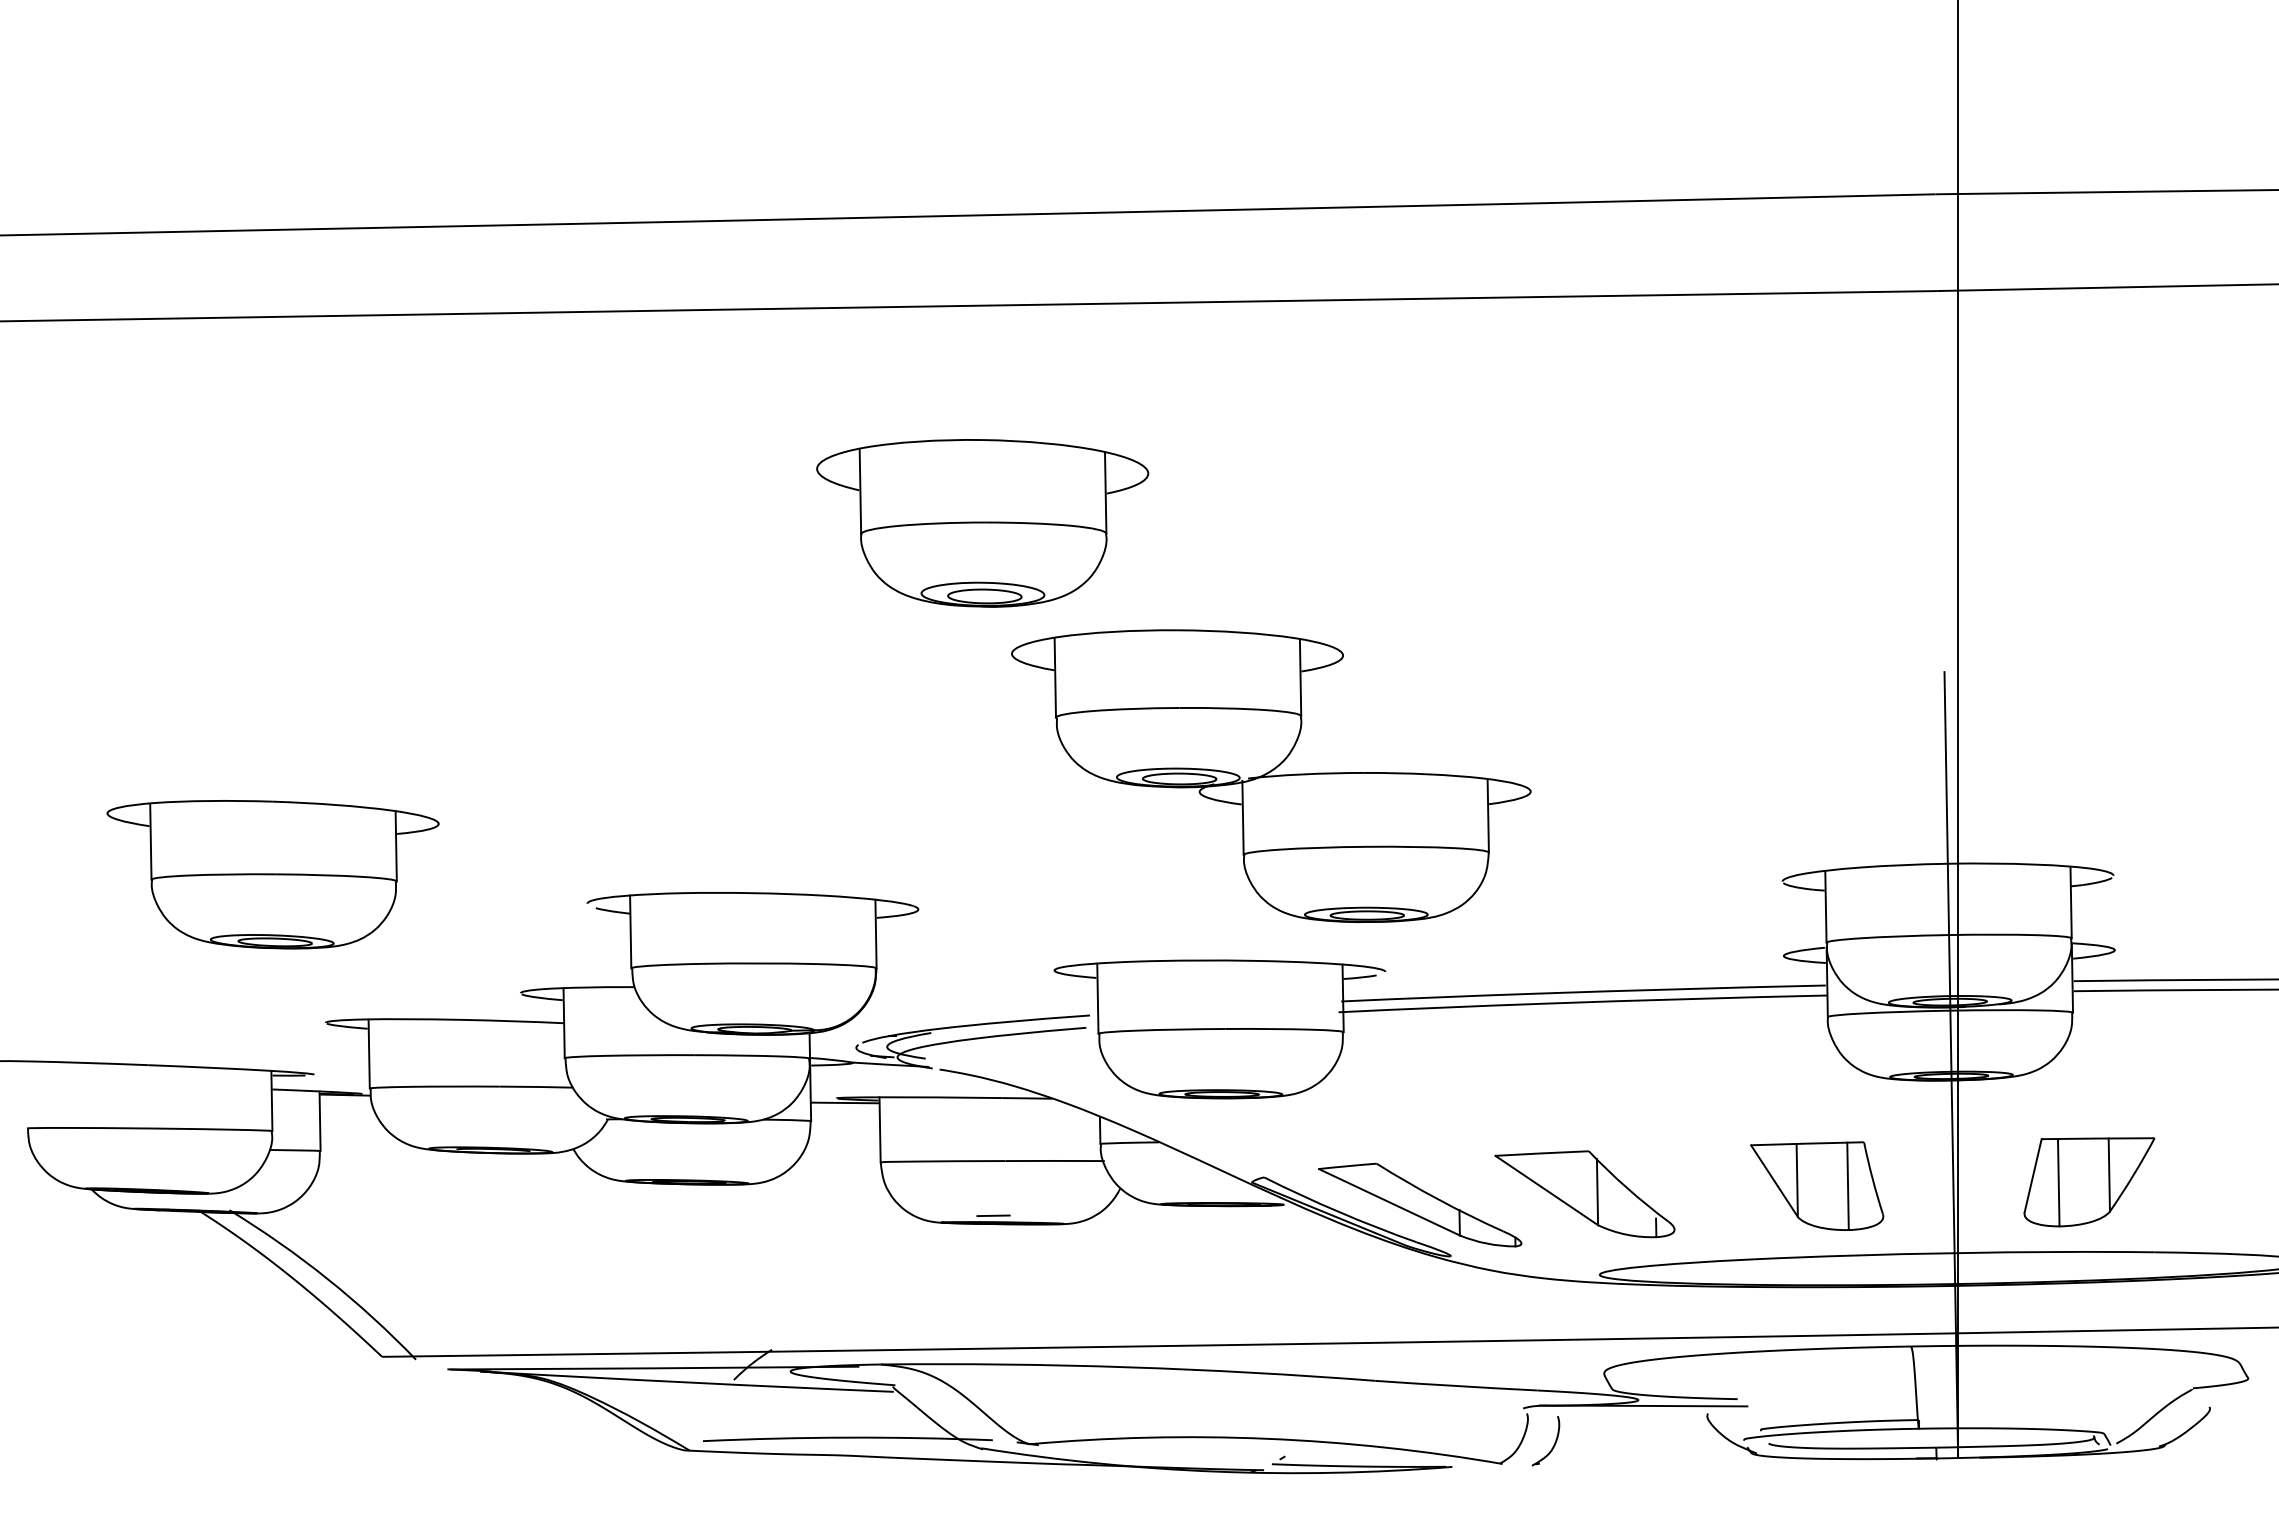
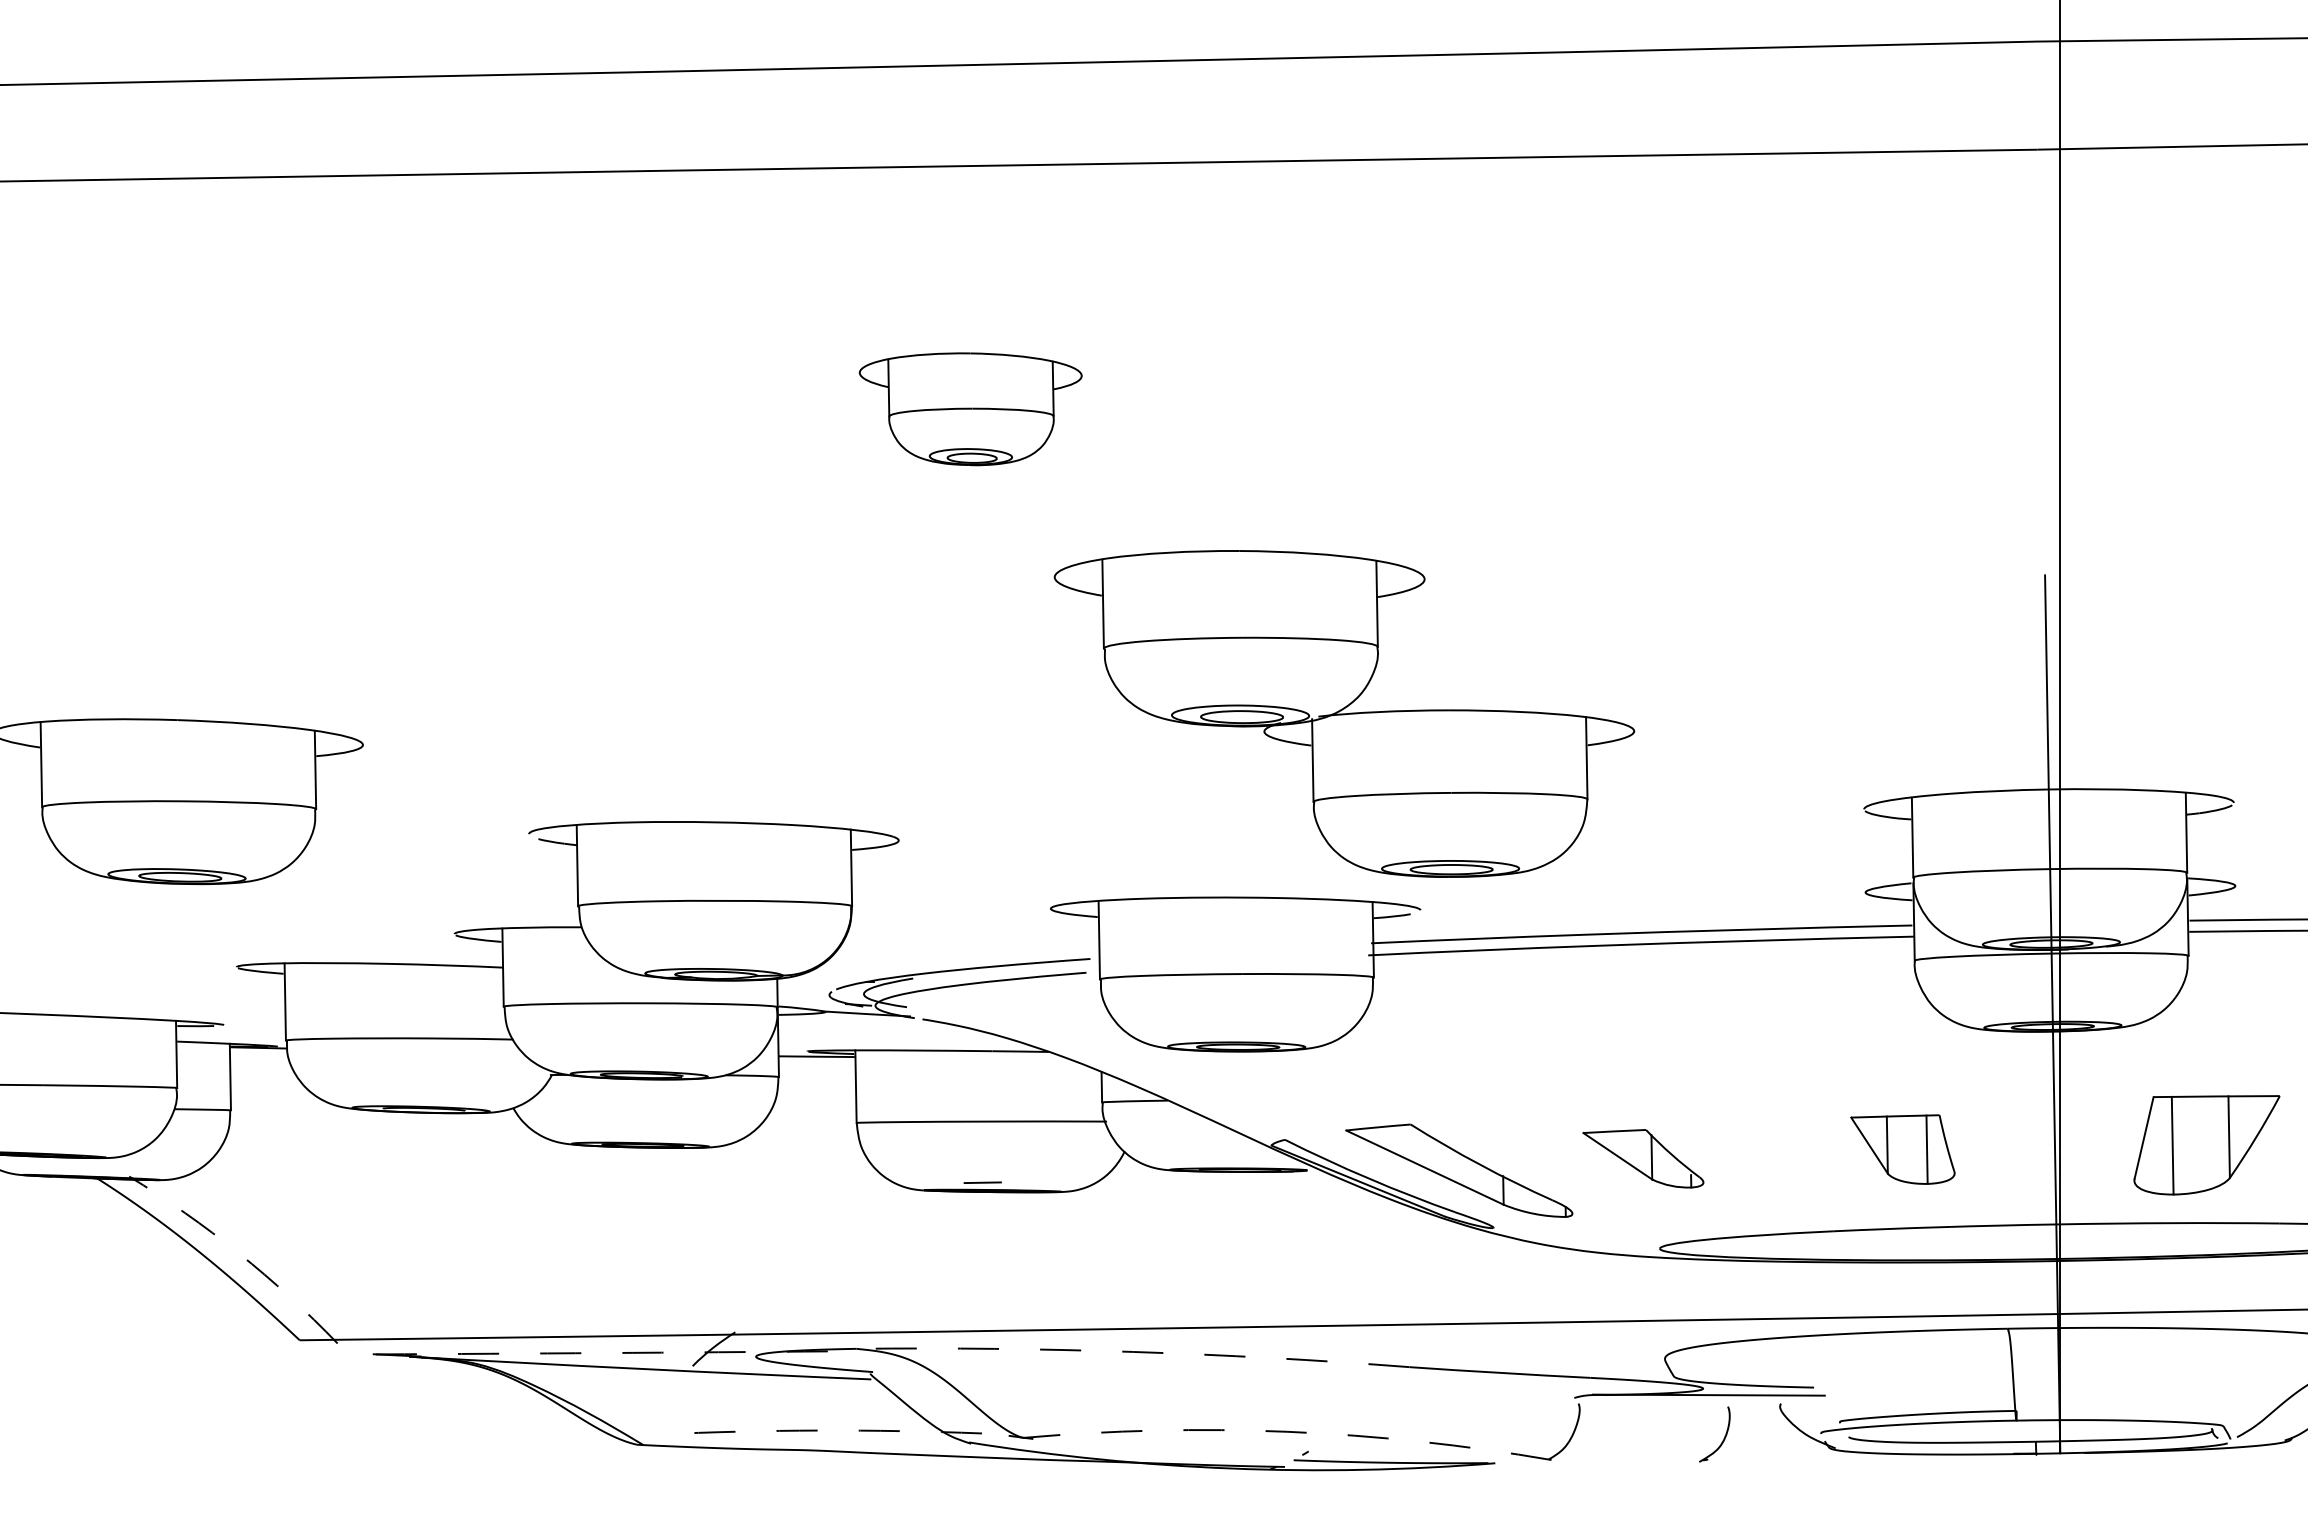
part: (982, 523) -> (970, 409), size x0.6
part: (1271, 775) -> (1344, 713), moved
part: (1817, 1185) -> (1903, 1148), size x0.7
part: (1584, 1194) -> (1642, 1158), size x0.6
arc: (327, 1278) -> (238, 1252), solid -> dashed
arc: (1128, 1367) -> (1133, 1352), solid -> dashed
arc: (654, 1368) -> (603, 1353), solid -> dashed
arc: (847, 1437) -> (819, 1430), solid -> dashed
arc: (1266, 1438) -> (1287, 1431), solid -> dashed
part: (1553, 1444) -> (1723, 1438), moved

